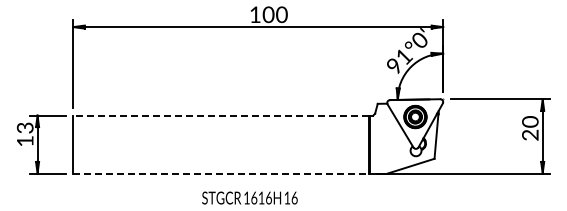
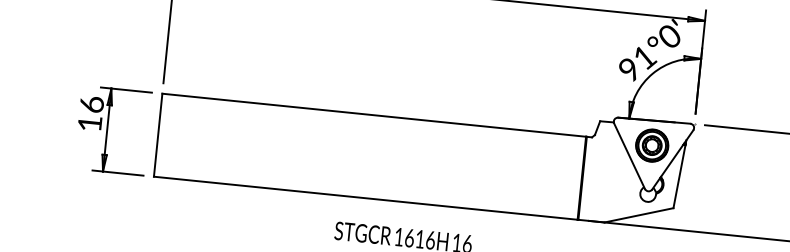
line: (221, 115) -> (374, 115), dashed -> solid
text: (24, 127) -> (90, 103), 13 -> 16
line: (221, 173) -> (366, 198), dashed -> solid

